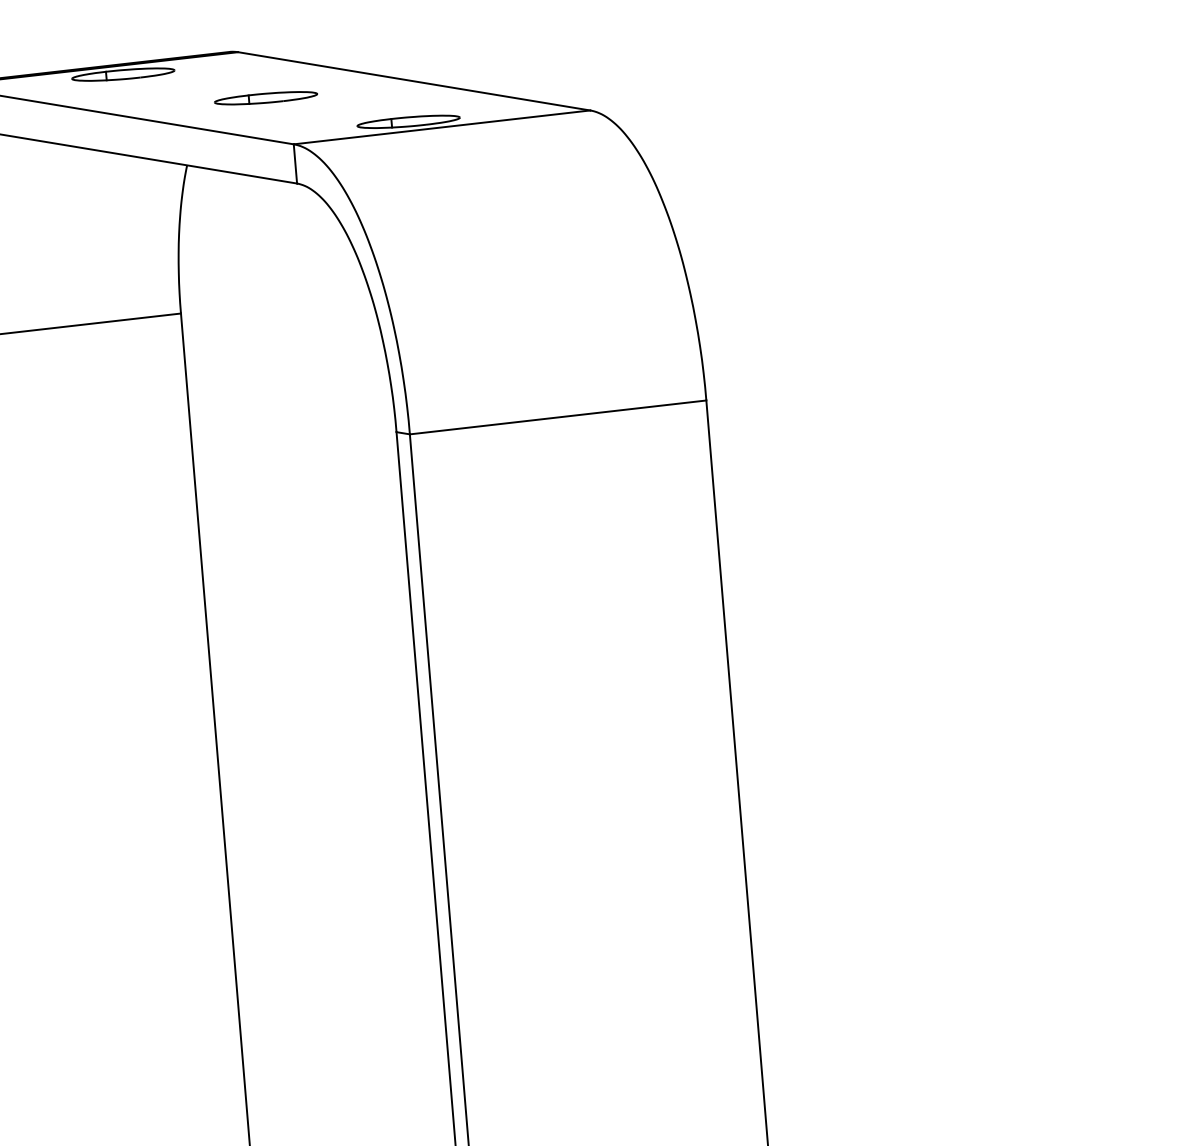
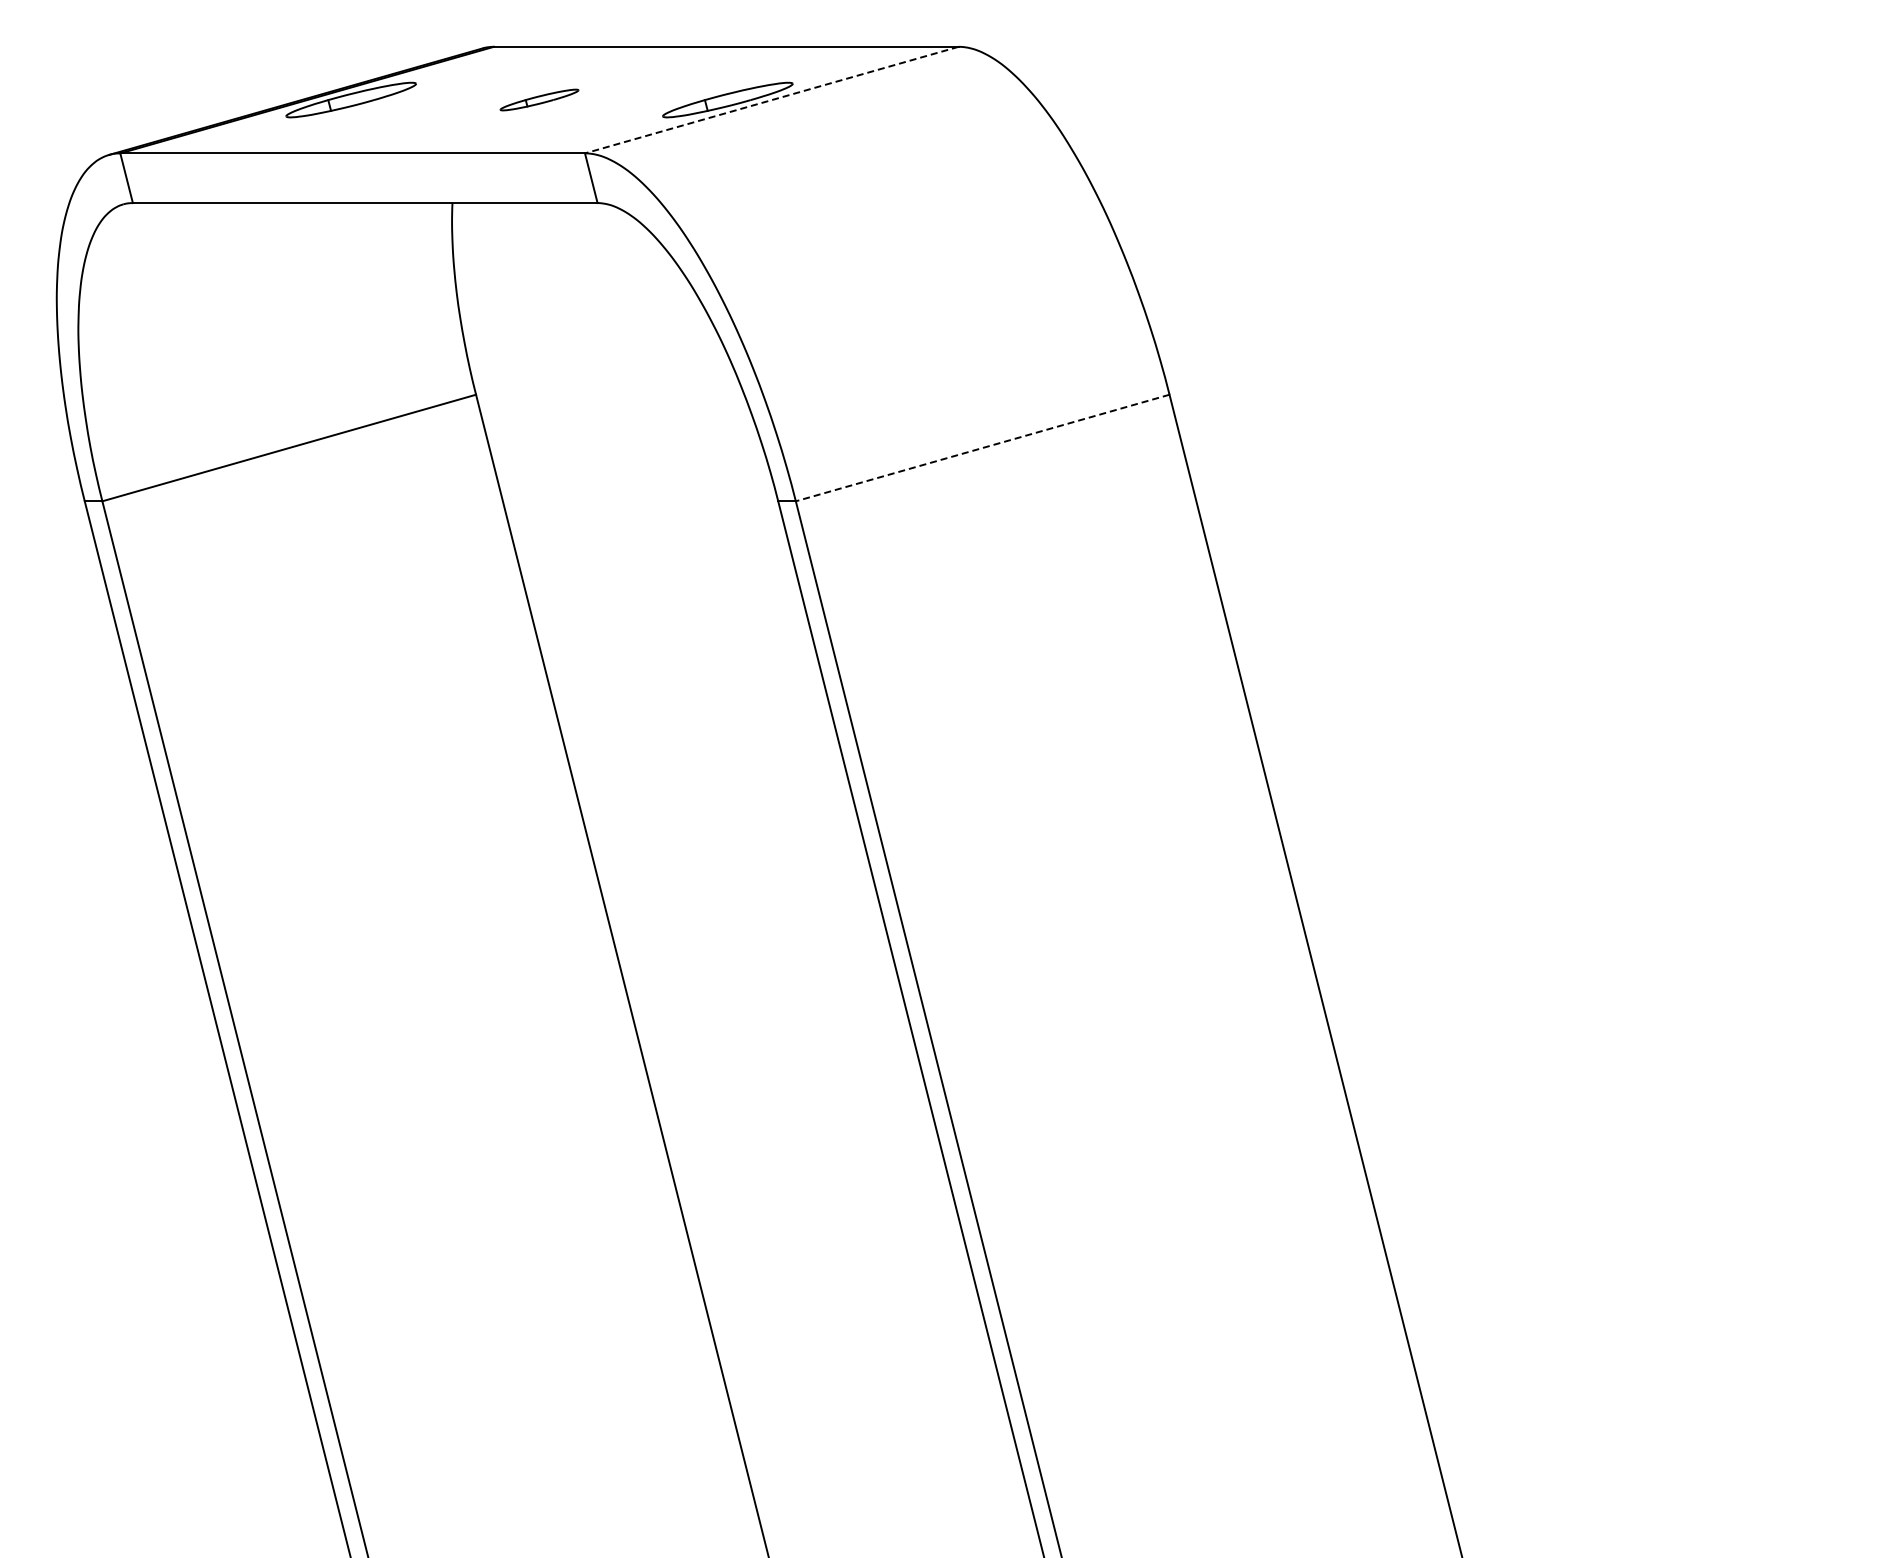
part: (266, 97) -> (539, 99), size x0.6
line: (441, 127) -> (771, 100), solid -> dashed
line: (557, 417) -> (982, 448), solid -> dashed

